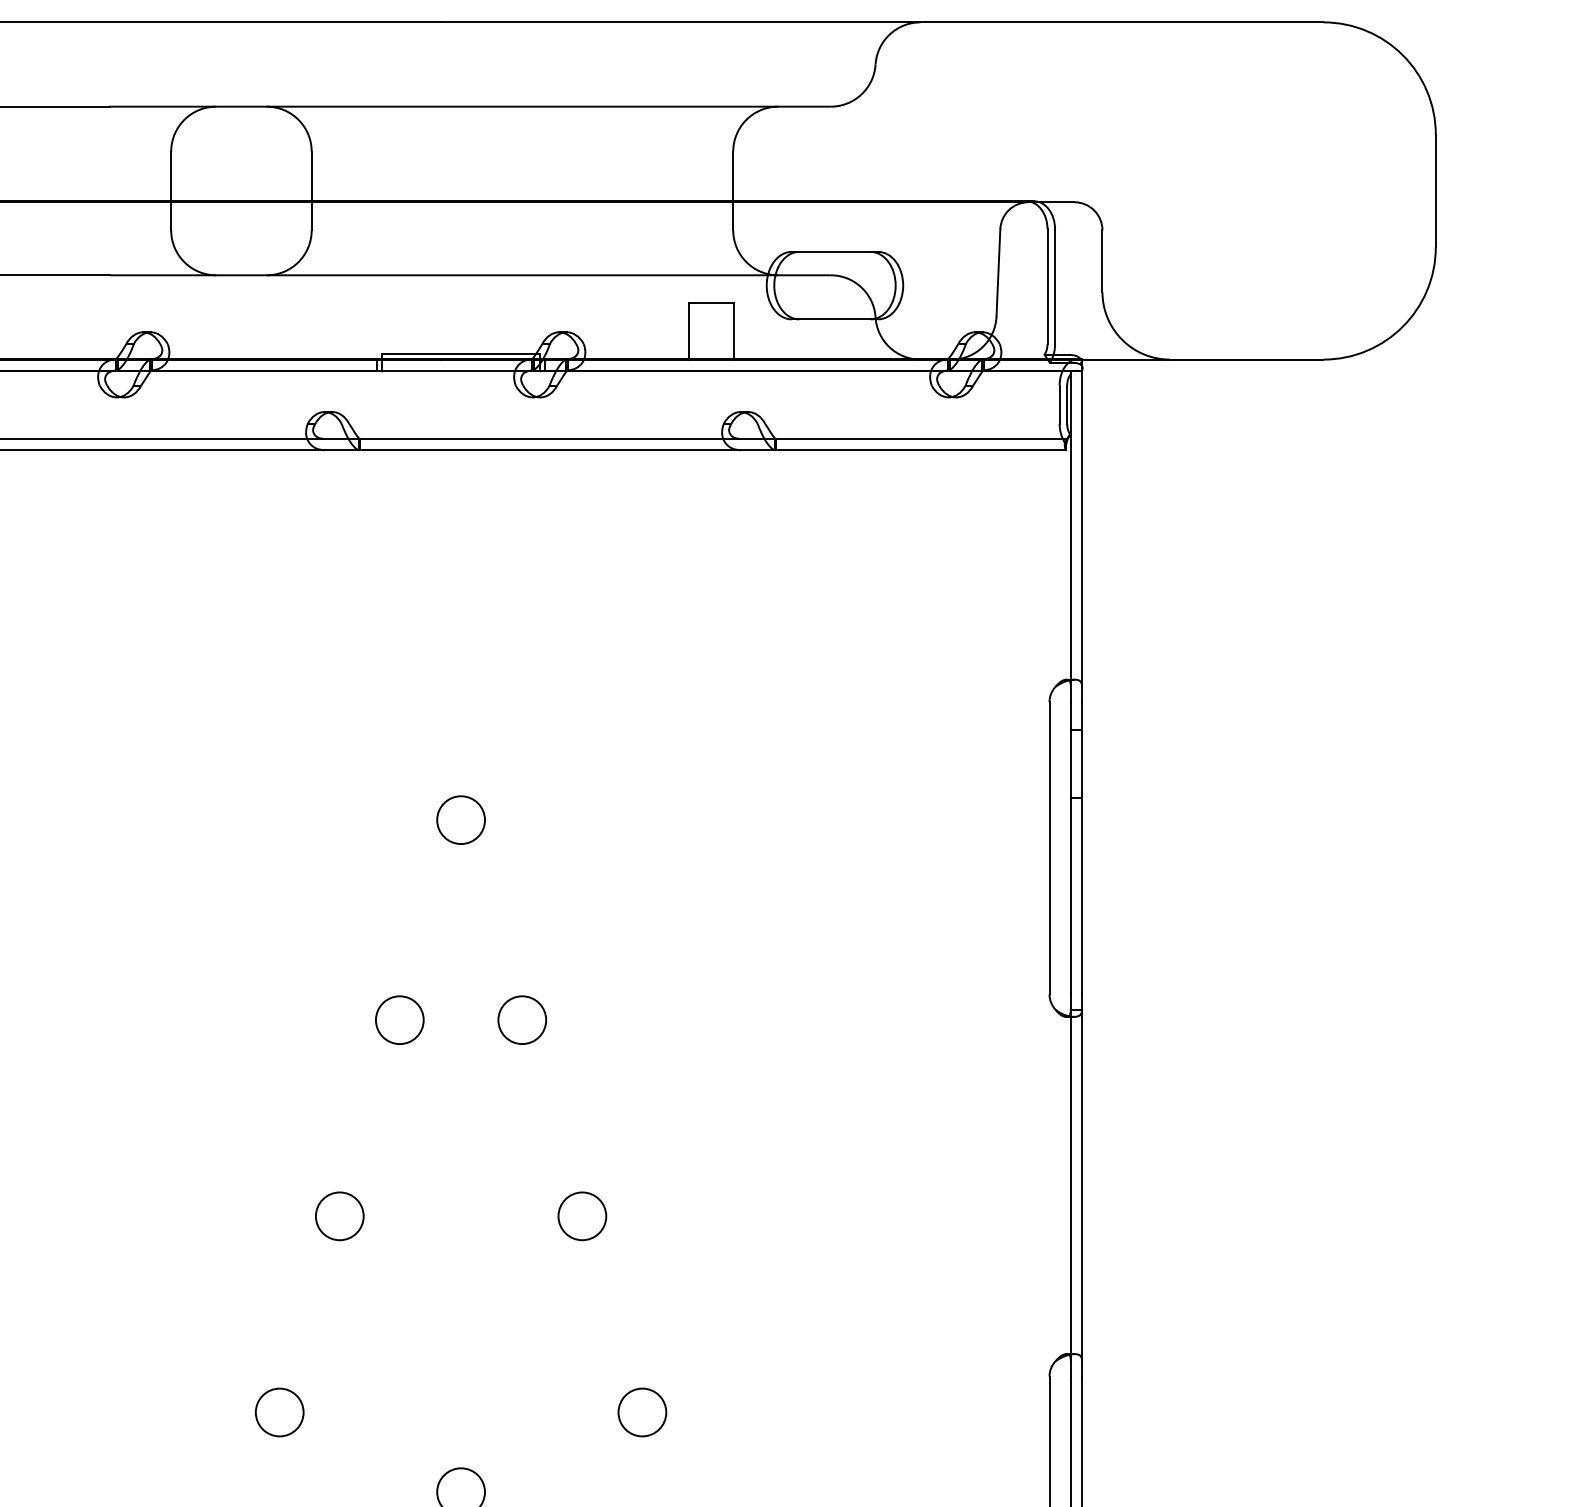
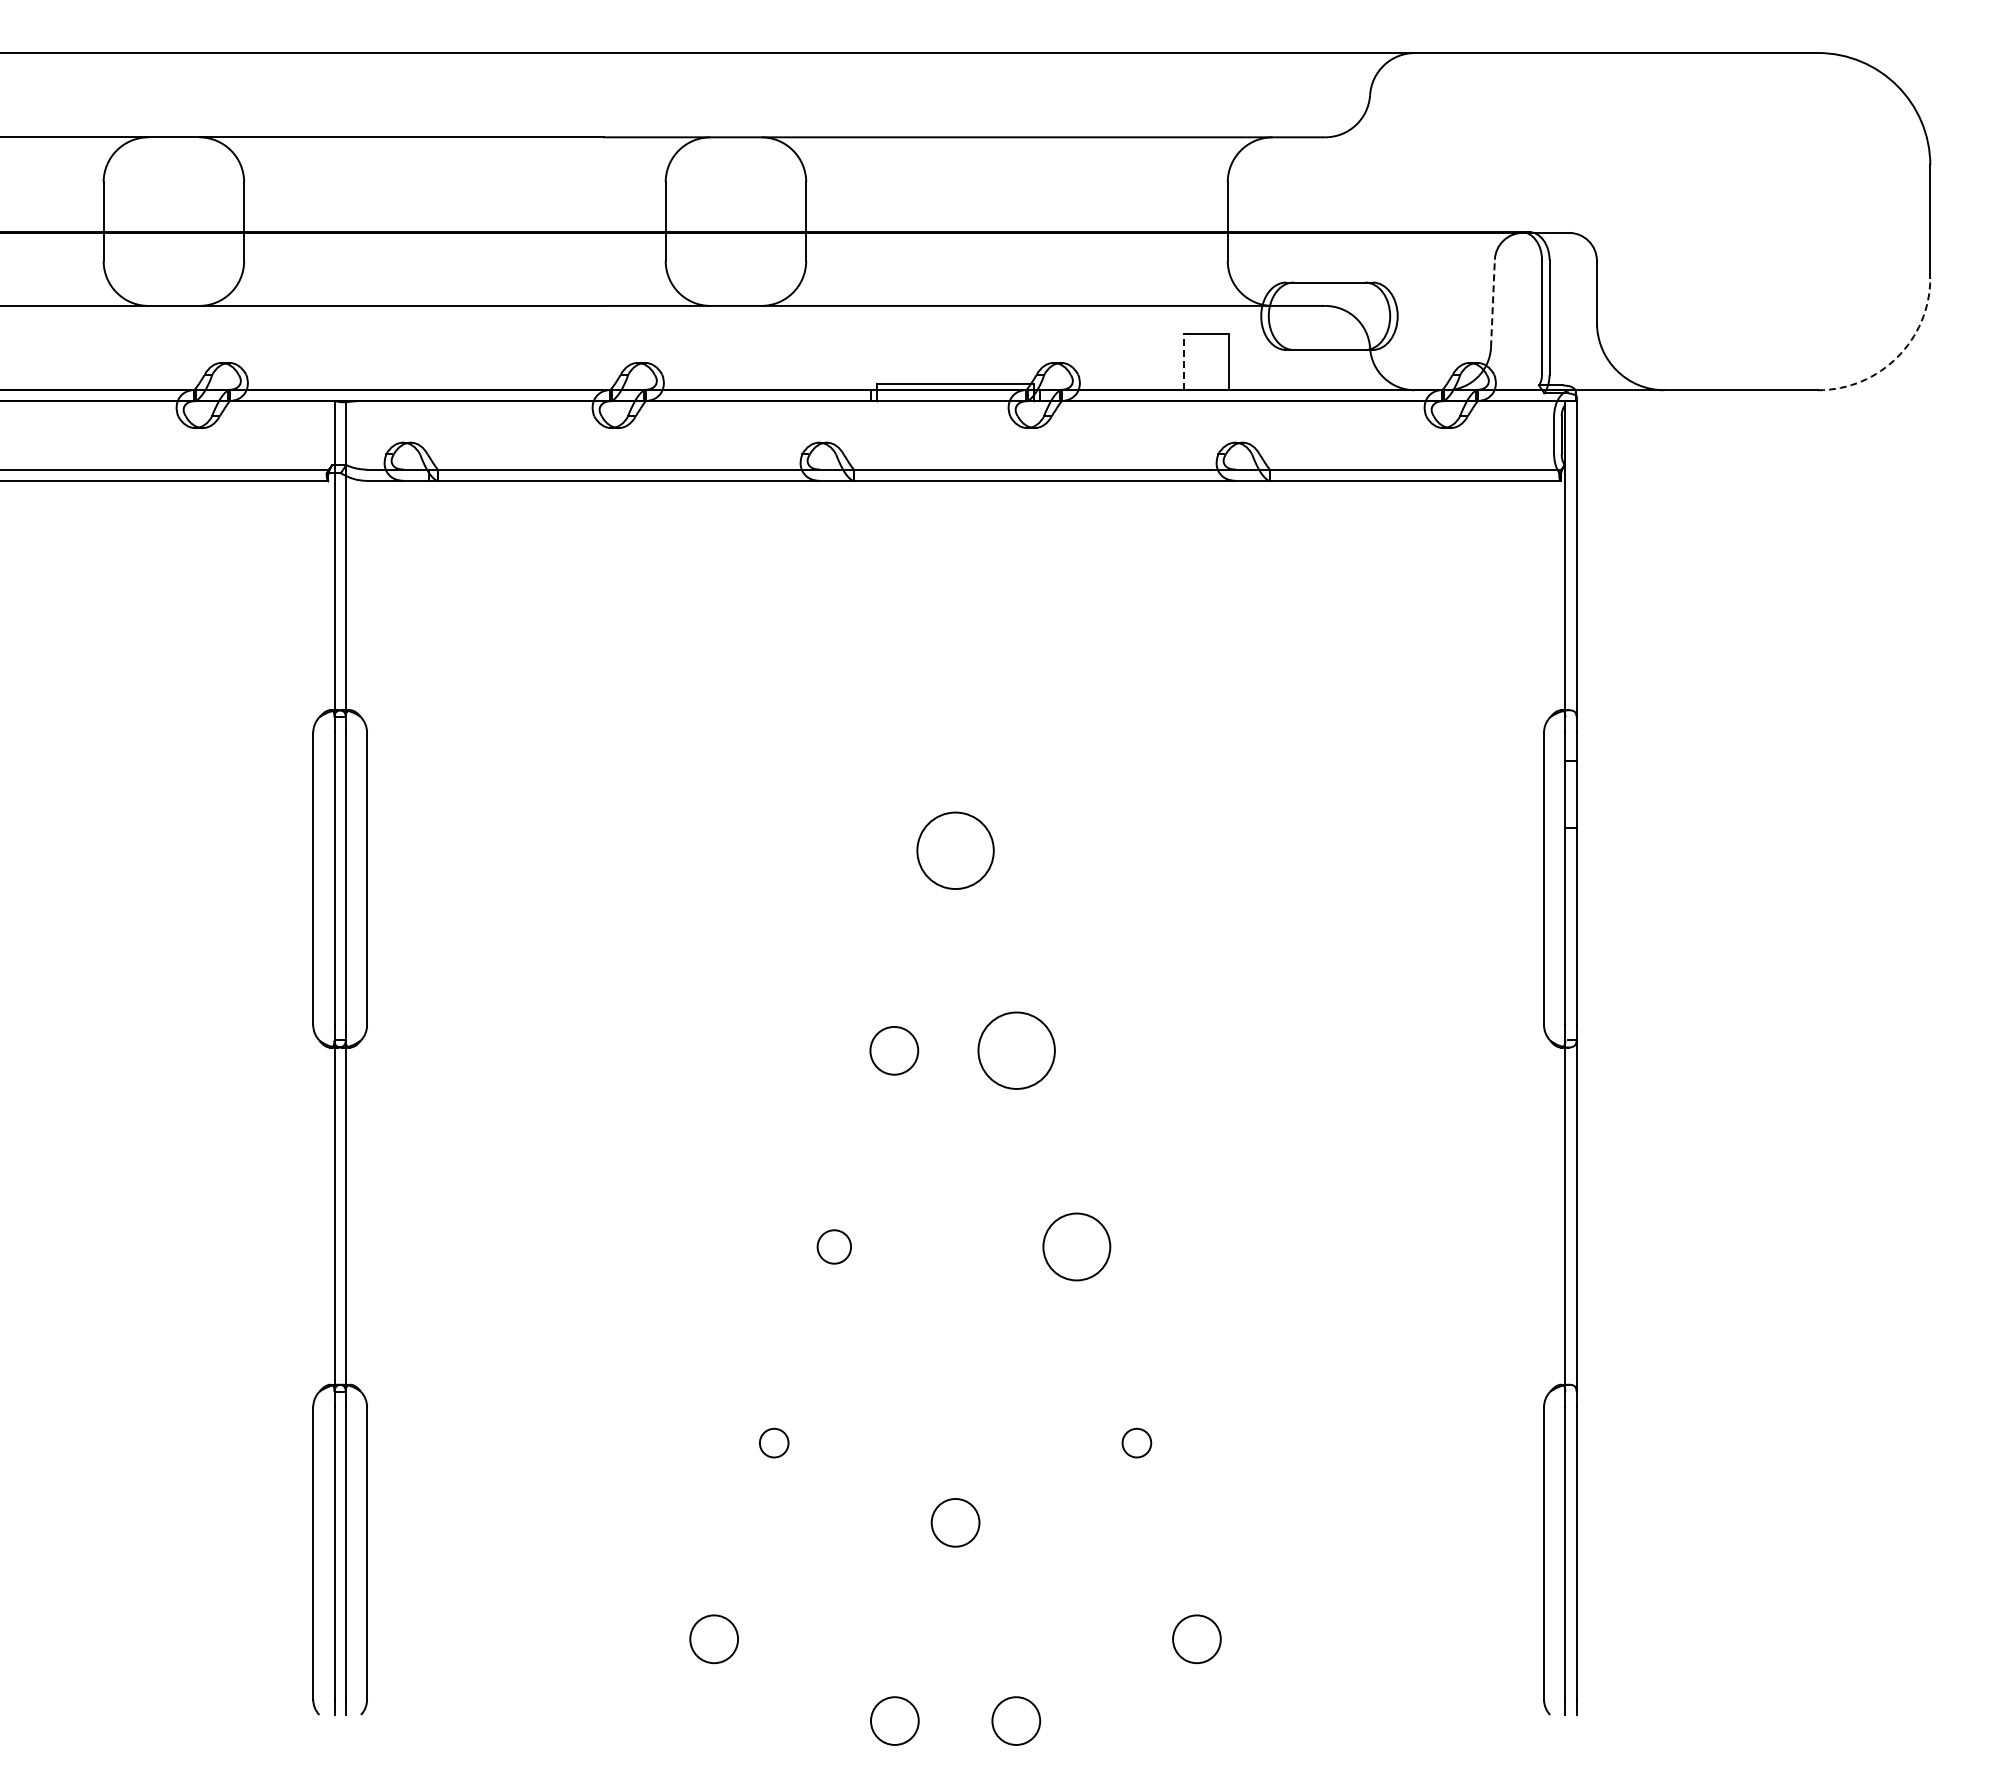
line: (998, 272) -> (1492, 303), solid -> dashed
arc: (1403, 326) -> (1897, 357), solid -> dashed
line: (689, 330) -> (1183, 361), solid -> dashed
circle: (461, 819) -> (955, 850), size x1.6
circle: (522, 1019) -> (1016, 1050), size x1.6
circle: (340, 1215) -> (834, 1246), size x0.7
circle: (582, 1215) -> (1076, 1246), size x1.4
circle: (280, 1412) -> (774, 1443), size x0.6
circle: (642, 1412) -> (1136, 1443), size x0.6

